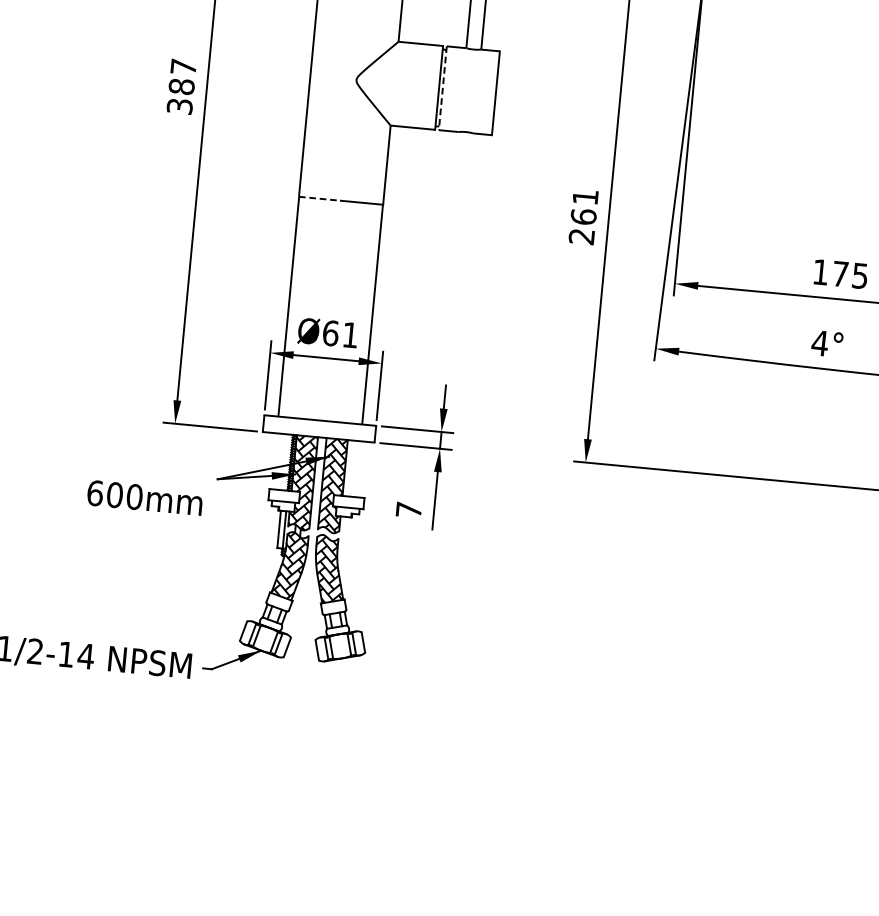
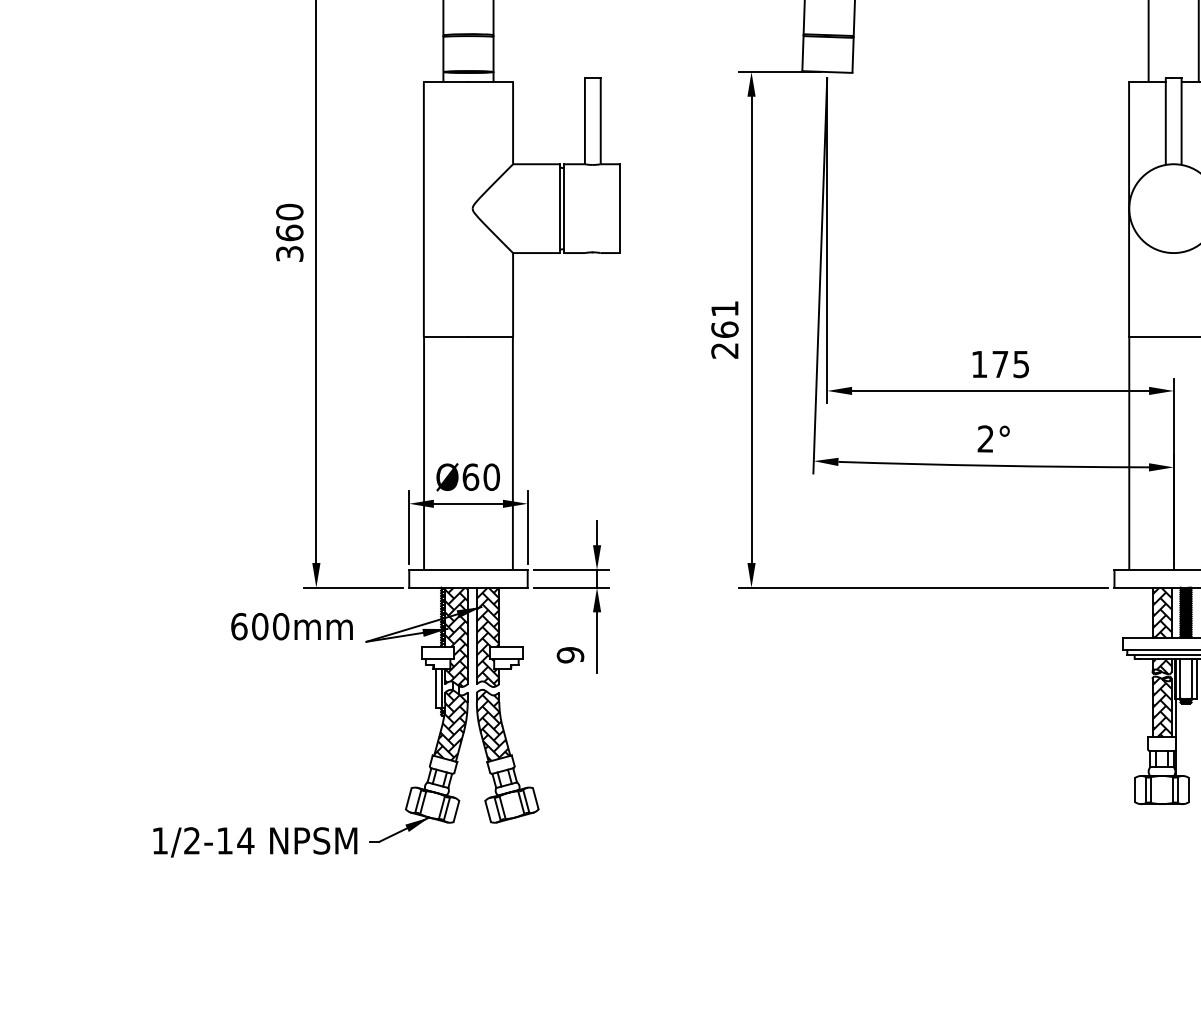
text: (182, 76) -> (289, 222), 387 -> 360
line: (443, 89) -> (564, 209), dashed -> solid
line: (320, 198) -> (446, 336), dashed -> solid
text: (350, 334) -> (491, 476), Ø61 -> Ø60
text: (819, 342) -> (985, 438), 4° -> 2°
text: (144, 497) -> (291, 626), moved
text: (408, 510) -> (570, 655), 7 -> 9

